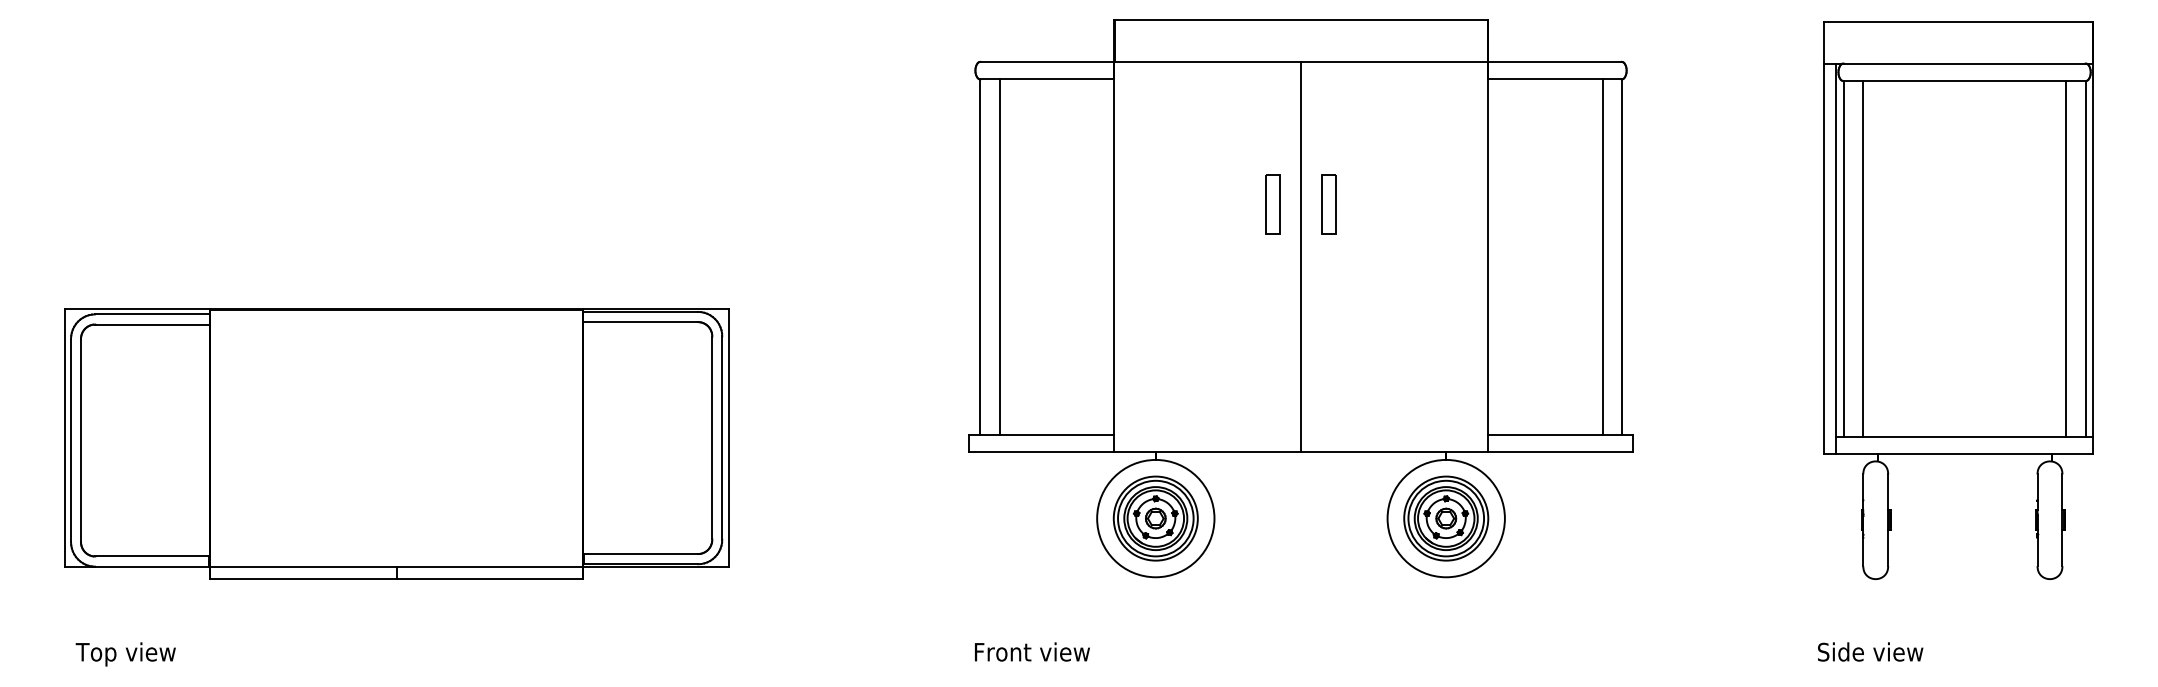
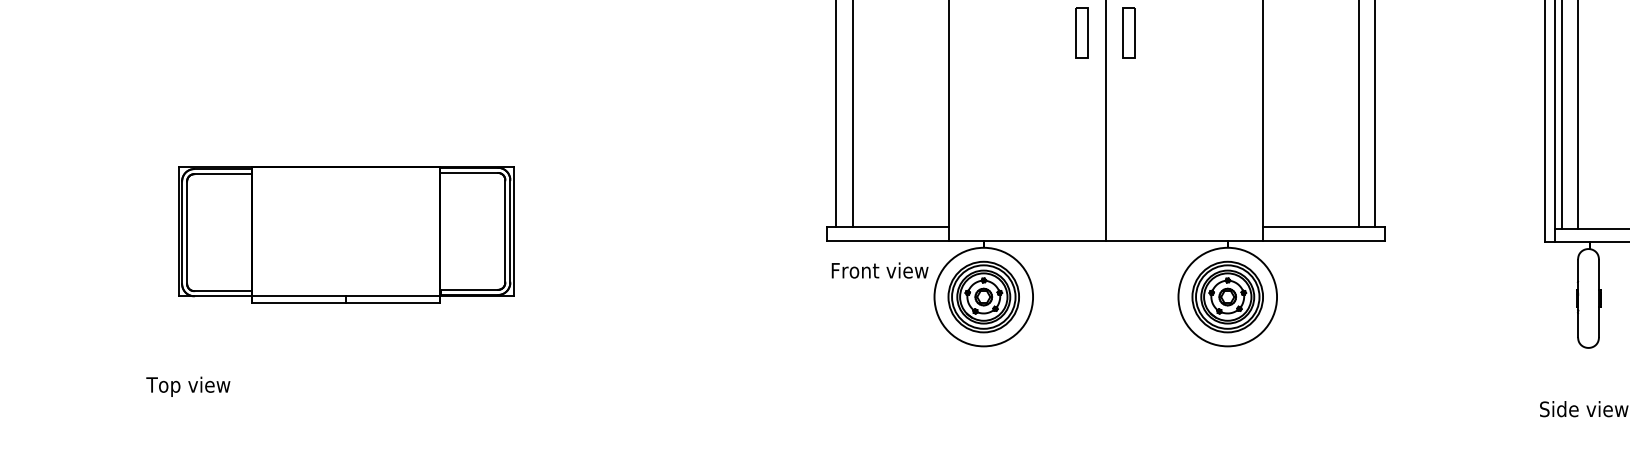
part: (396, 443) -> (345, 234), size x0.6
text: (1032, 651) -> (880, 270), moved
text: (125, 654) -> (188, 386), moved

